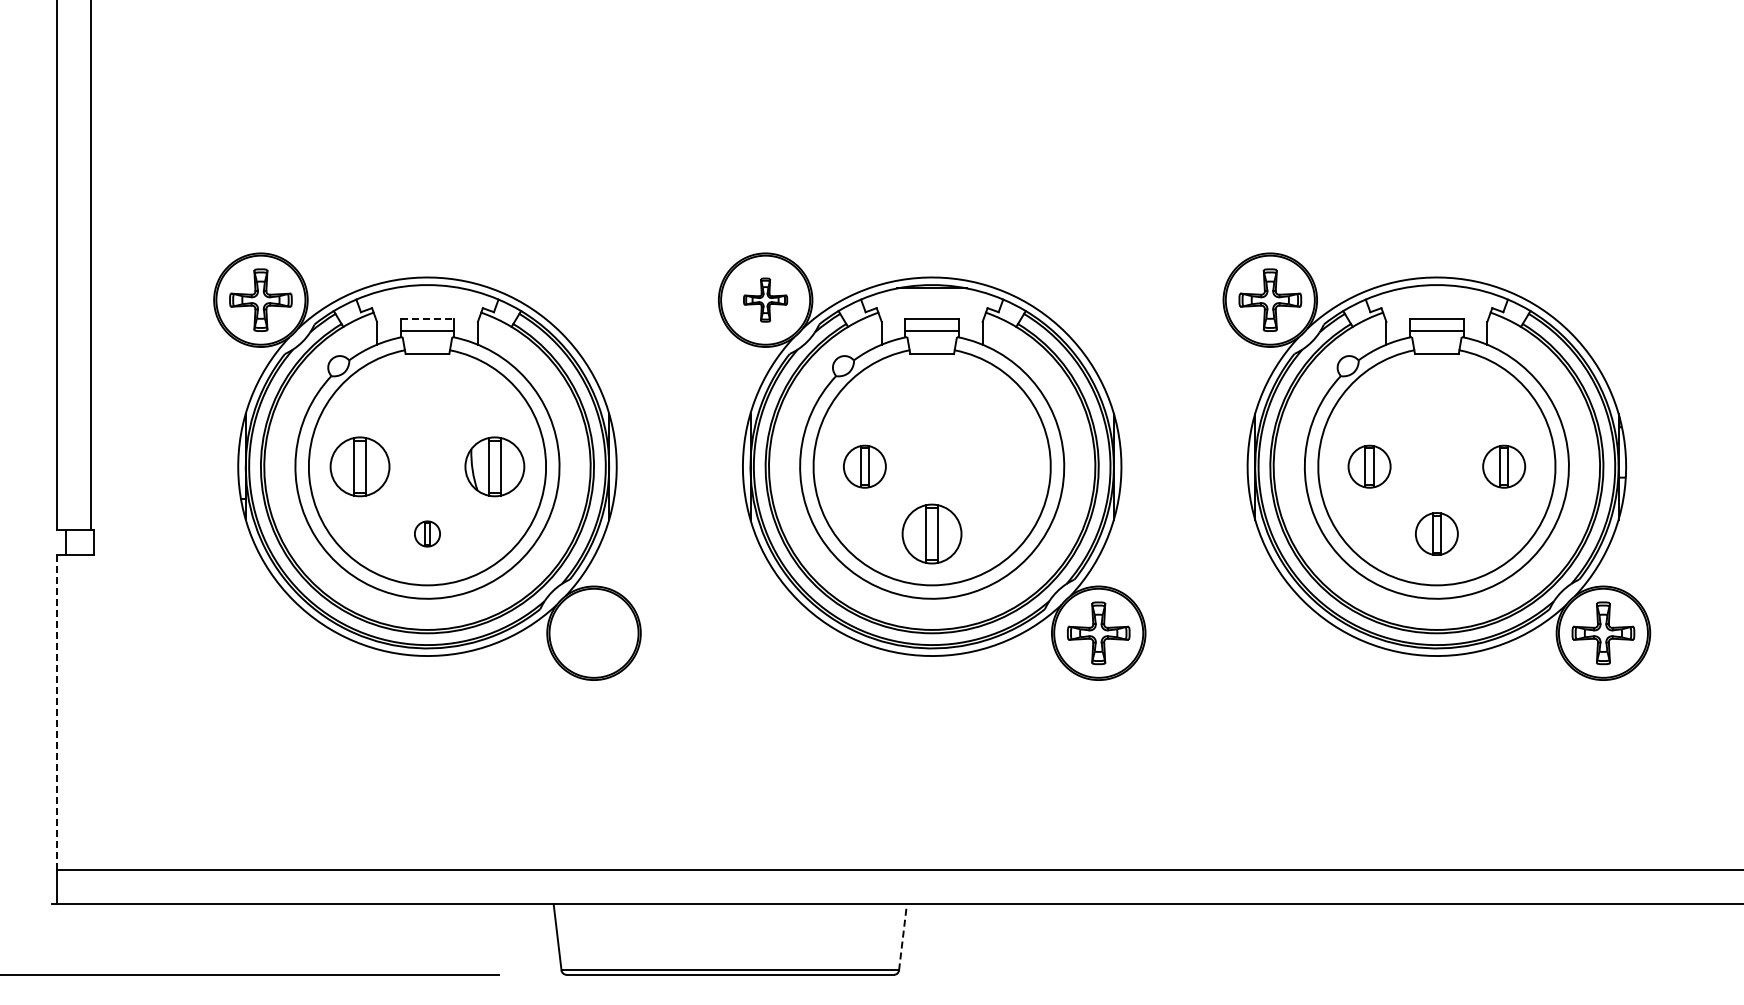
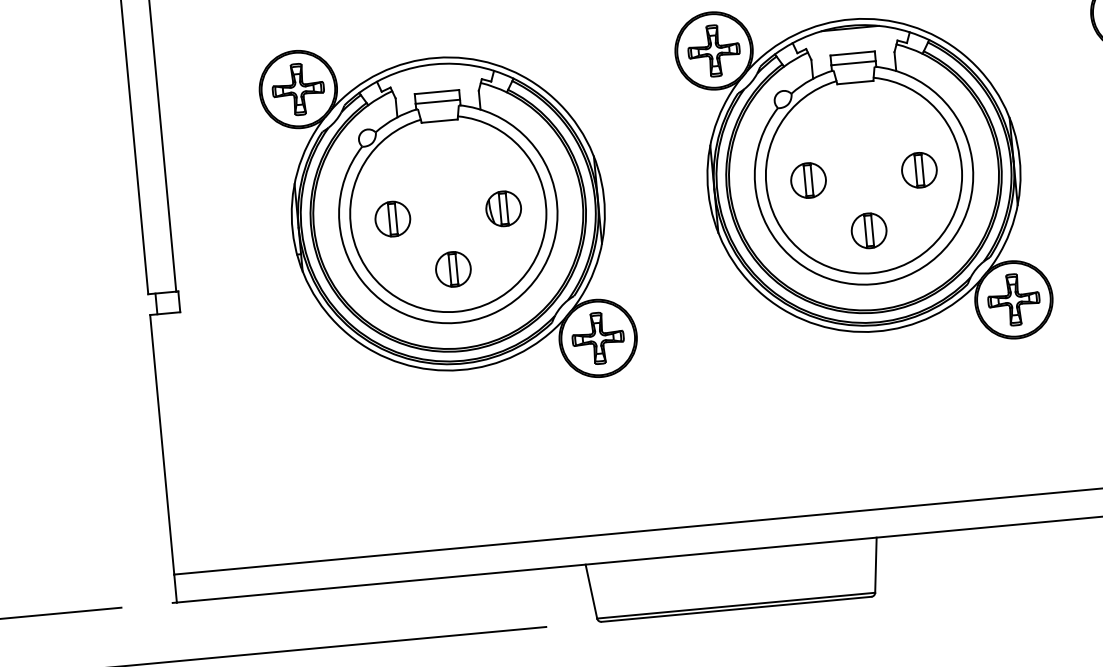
part: (765, 299) -> (713, 50), size x1.43
line: (427, 318) -> (436, 91), dashed -> solid
part: (360, 466) -> (393, 218), size x0.71
part: (494, 466) -> (503, 208), size x0.71
part: (999, 466) -> (919, 170), added
part: (427, 533) -> (453, 268), size x1.67
part: (932, 533) -> (869, 230), size x0.71
part: (593, 633) -> (597, 338), added
line: (57, 712) -> (162, 444), dashed -> solid
line: (903, 936) -> (876, 564), dashed -> solid

